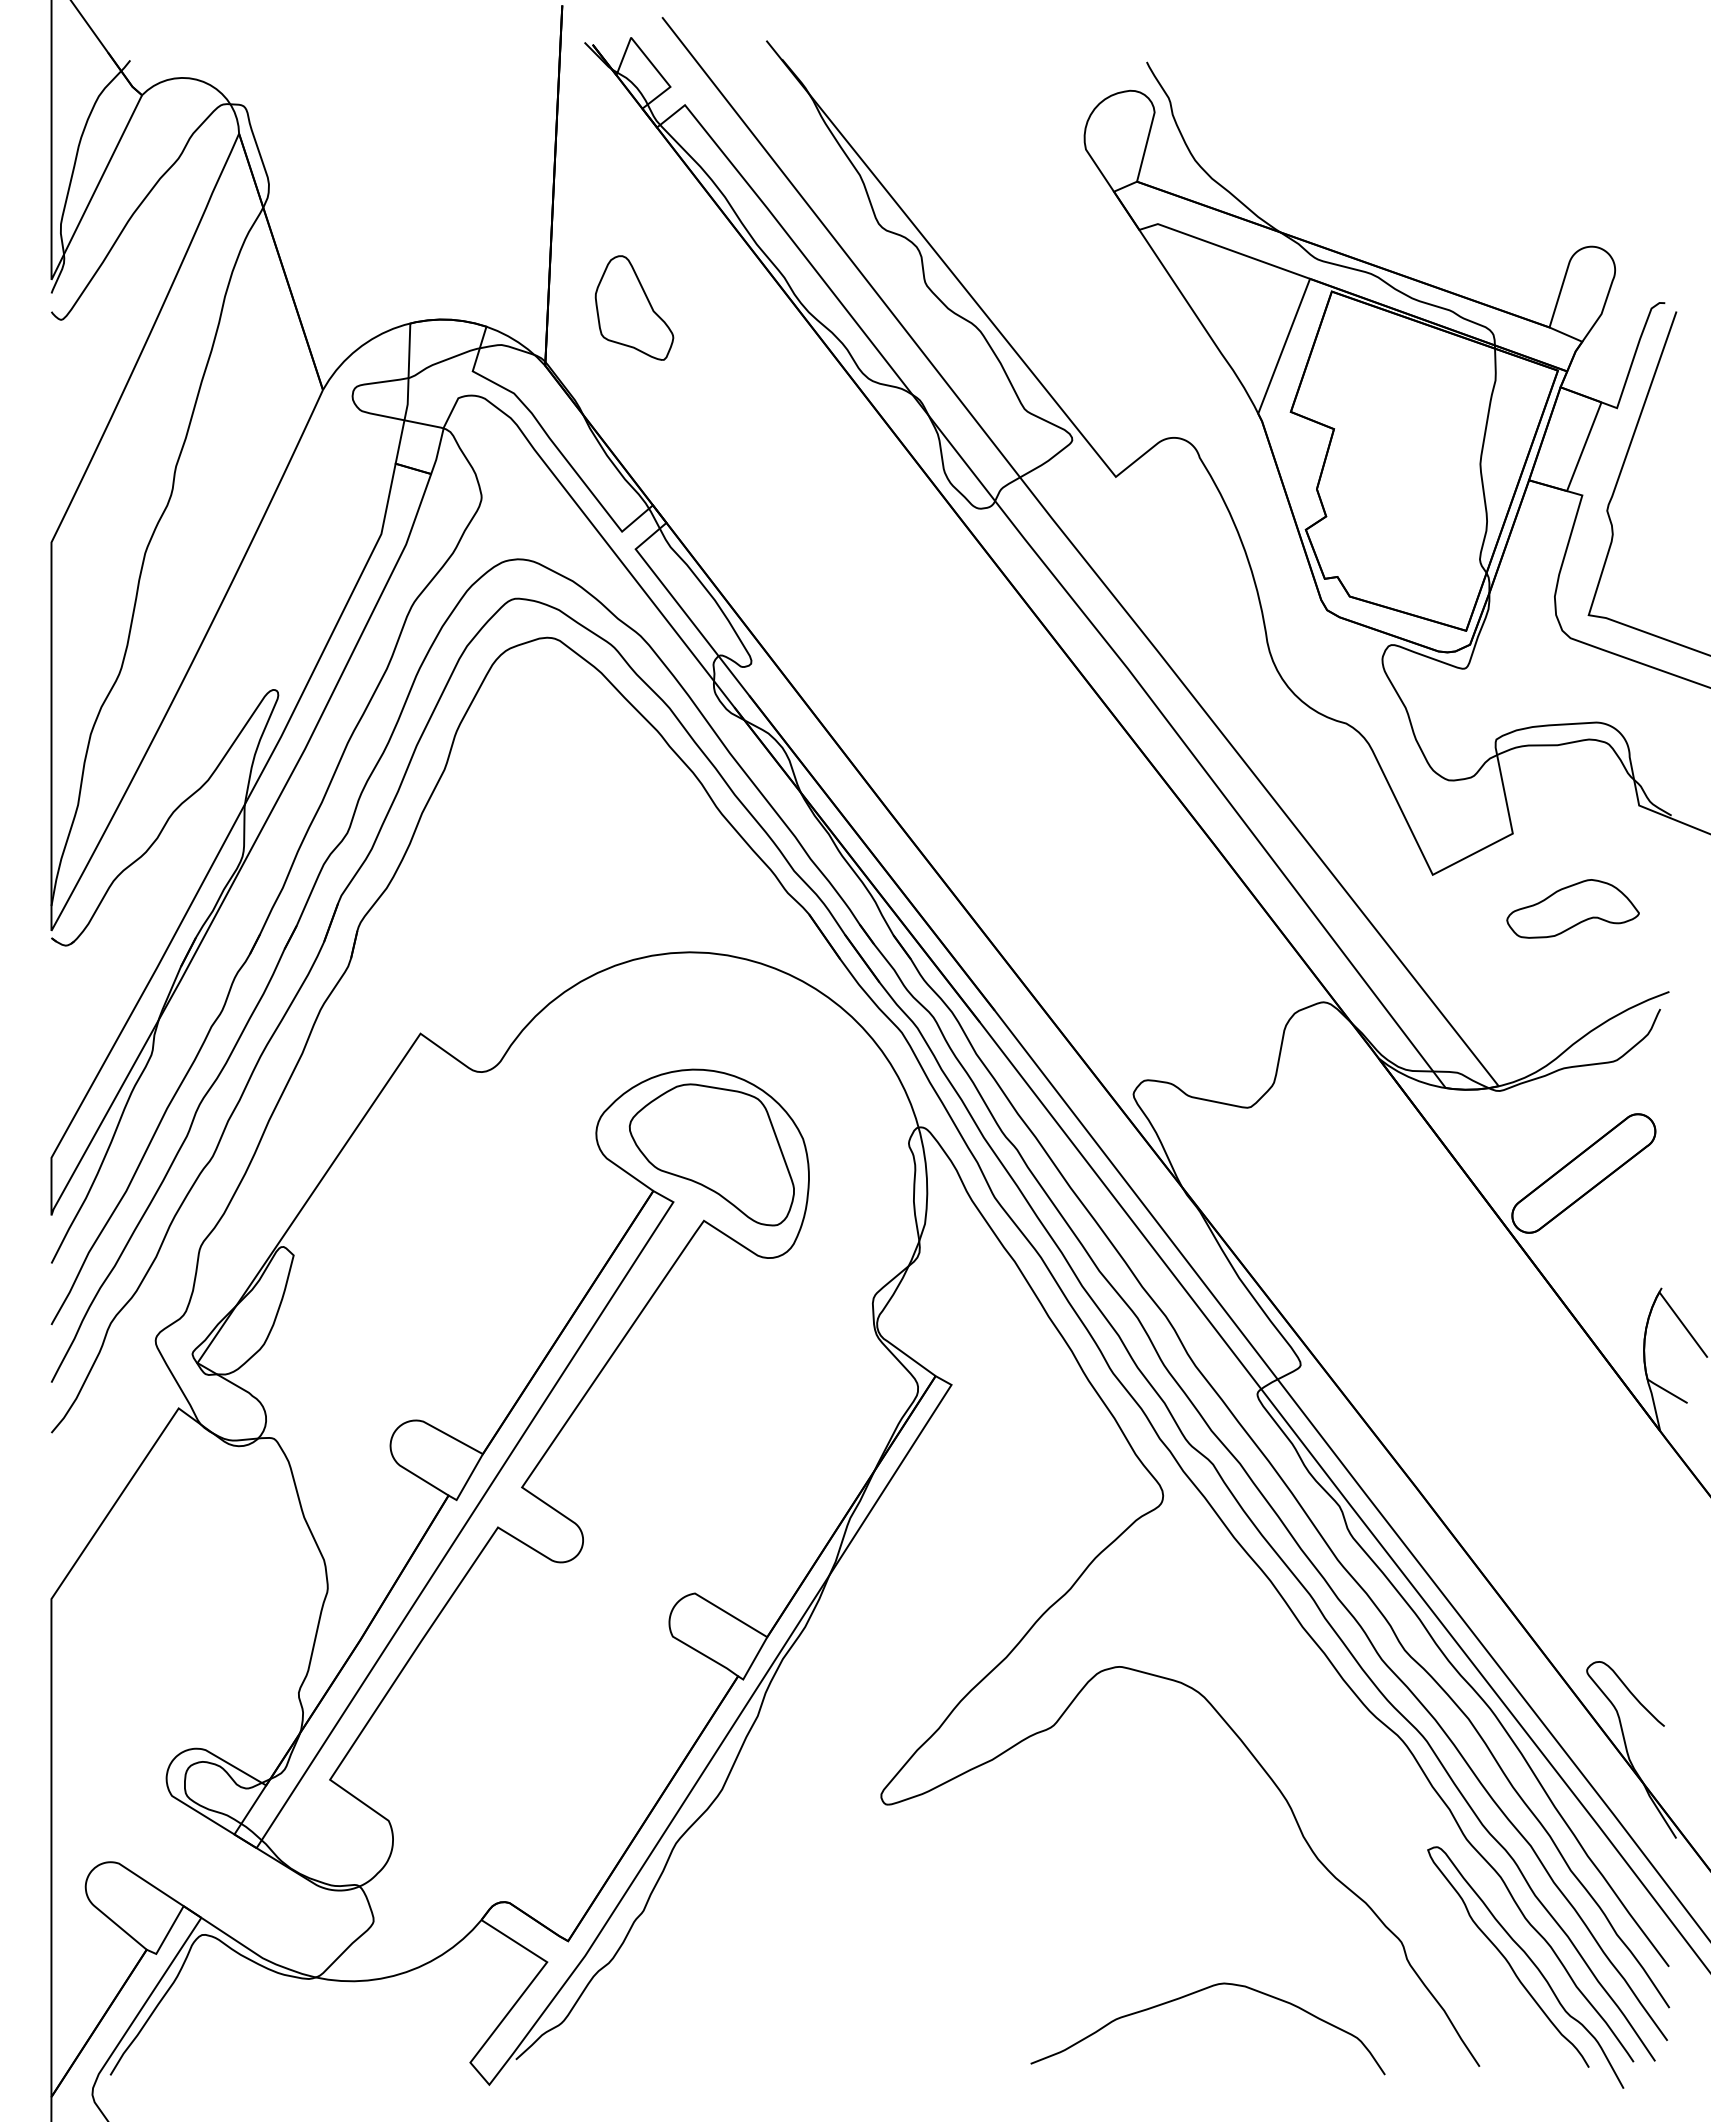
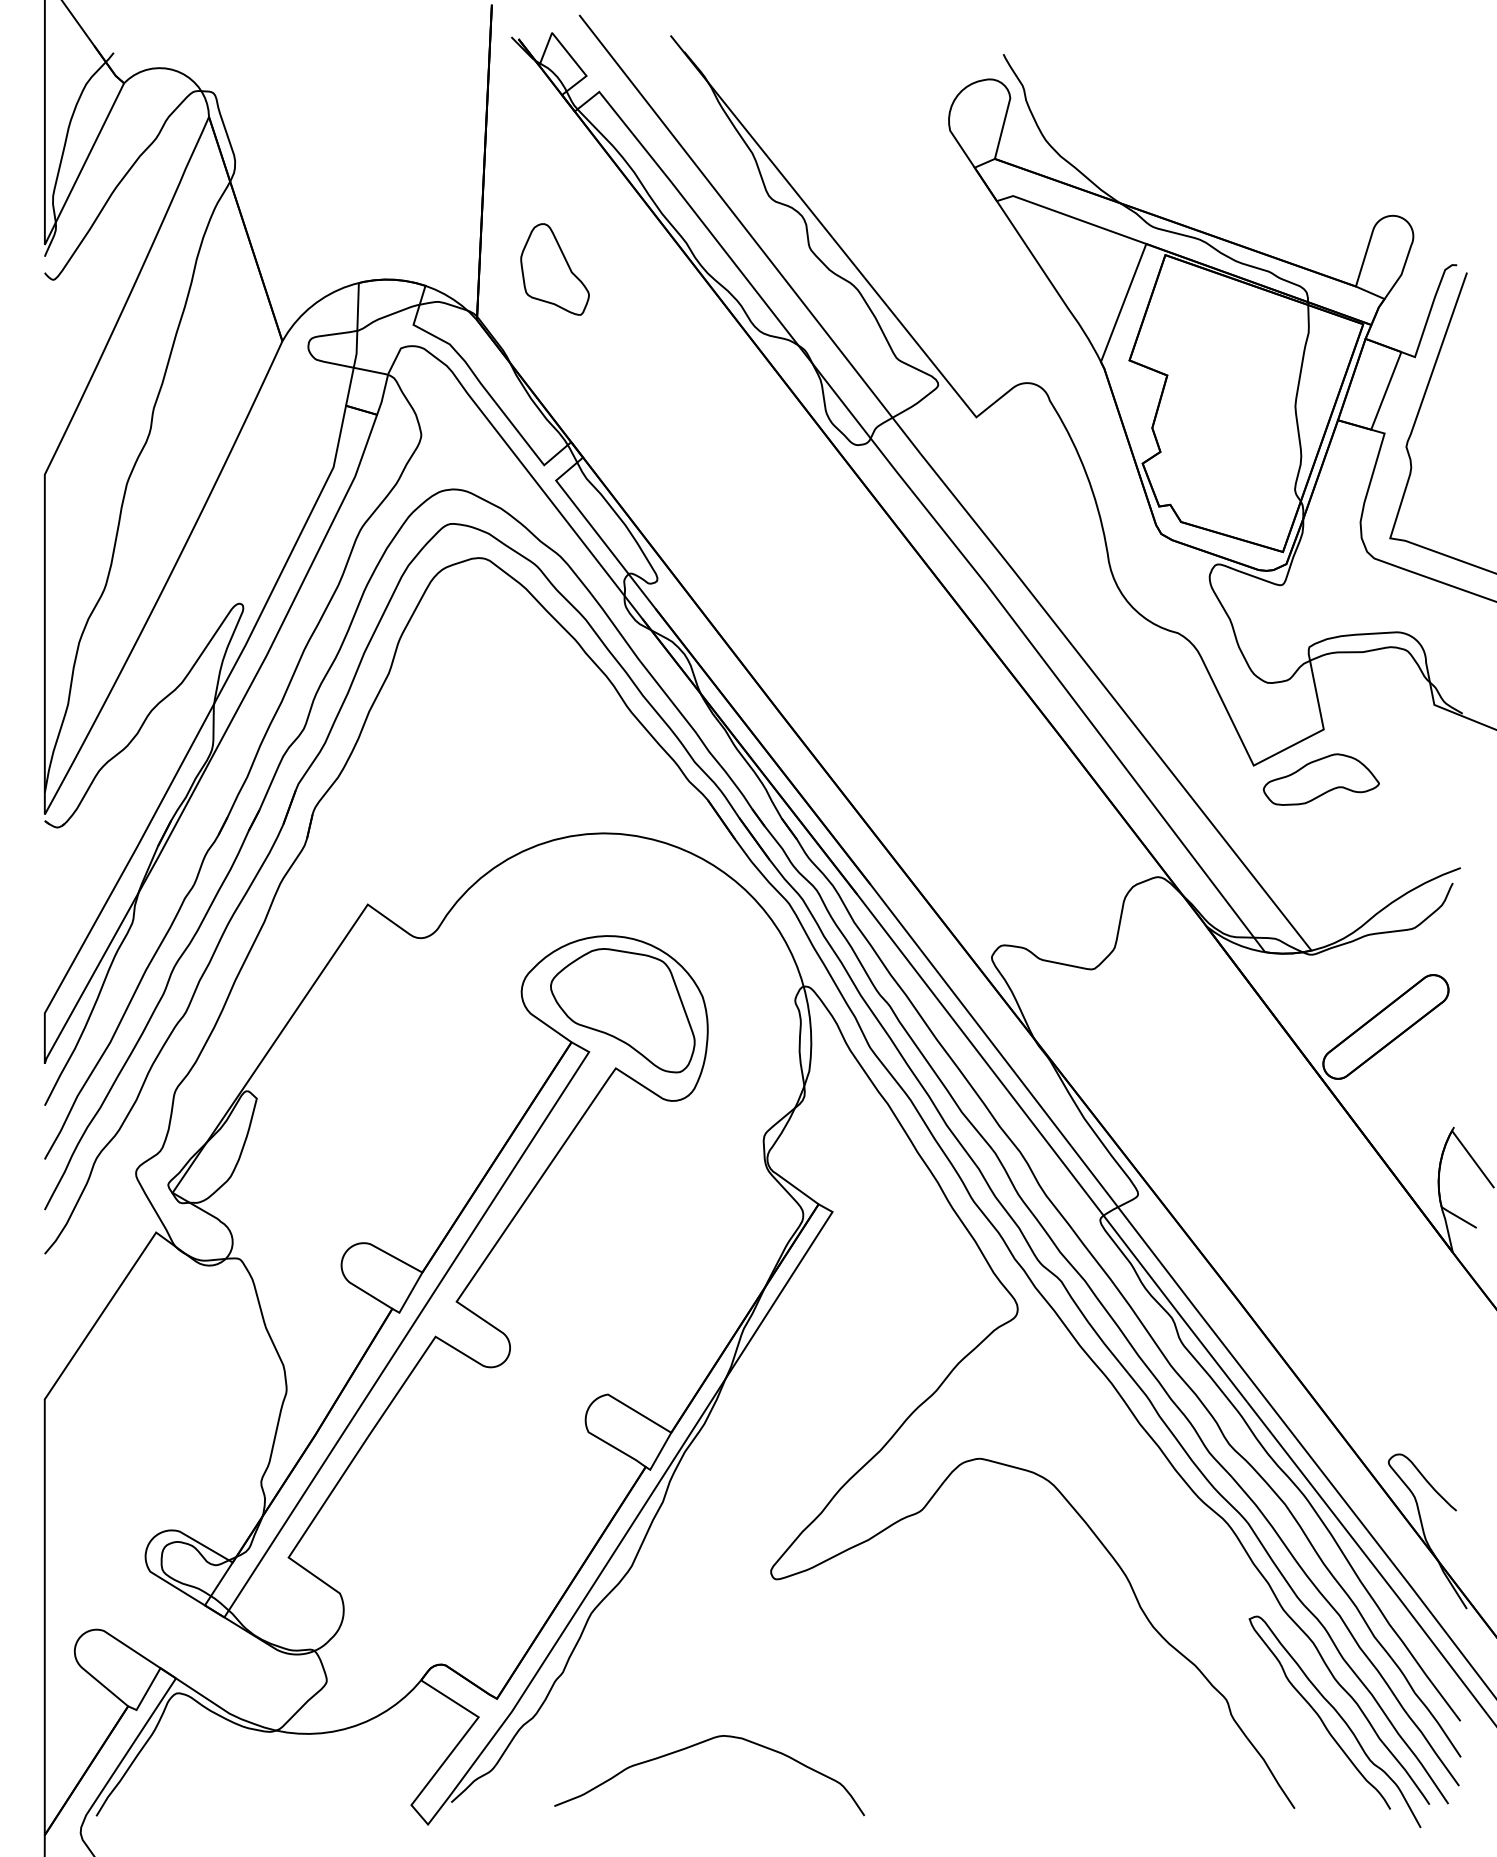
part: (1572, 908) -> (1320, 779), moved
curve: (1195, 1993) -> (698, 1744), moved

